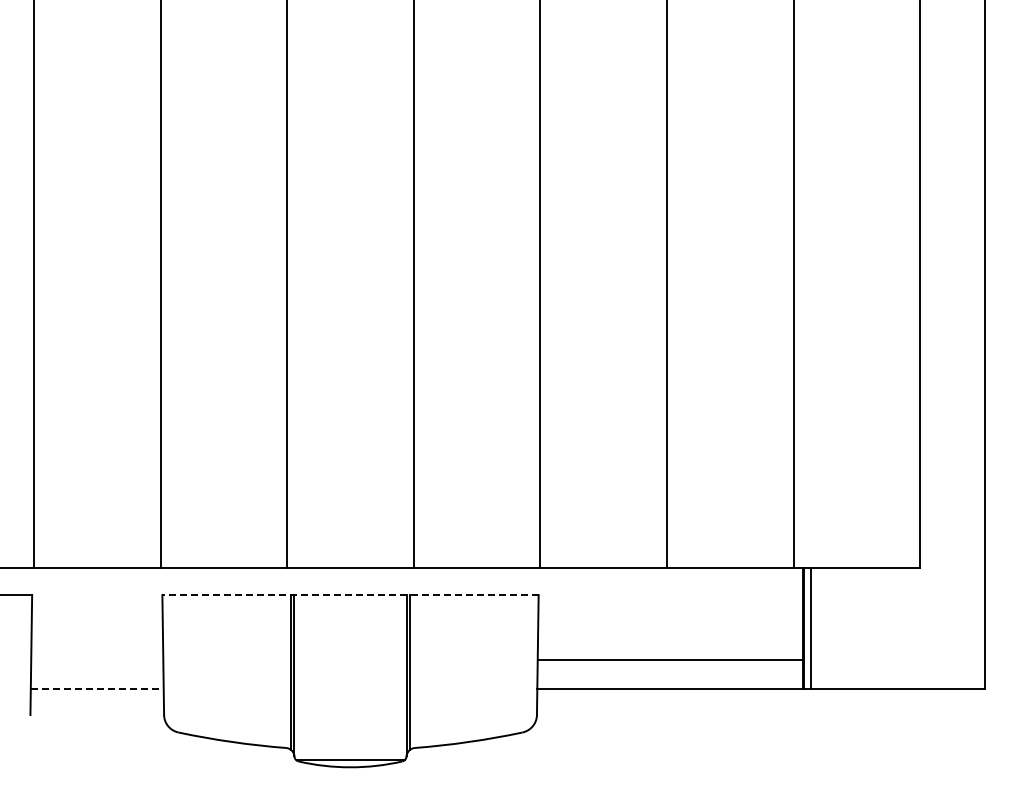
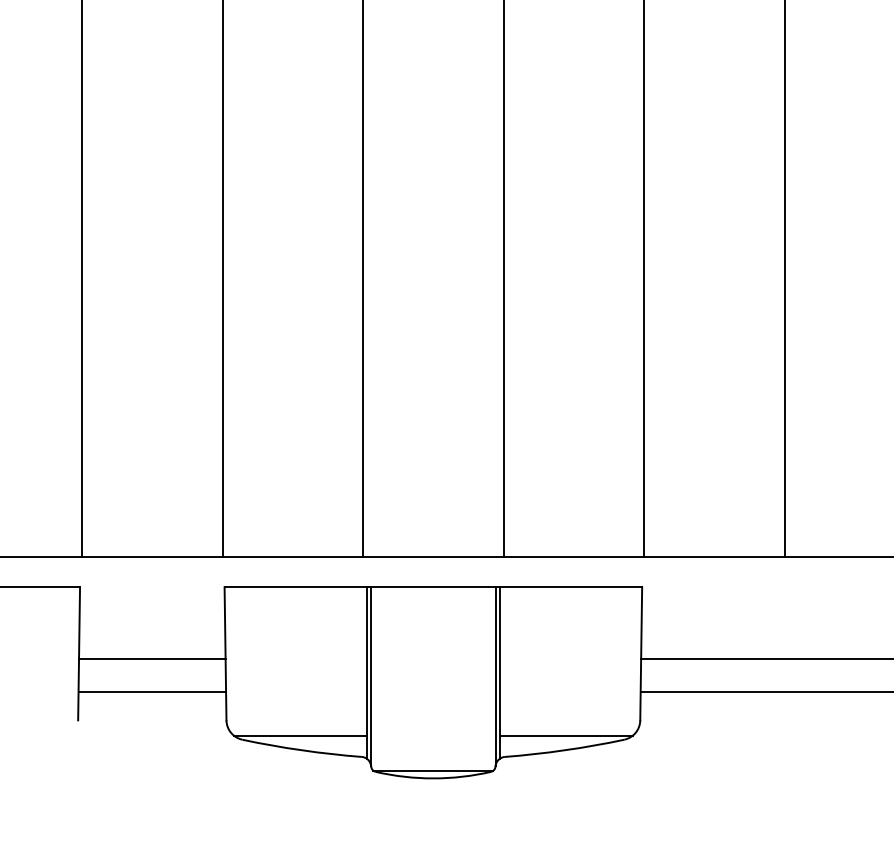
line: (350, 595) -> (433, 587), dashed -> solid
line: (97, 660) -> (152, 659), added
line: (97, 689) -> (152, 692), dashed -> solid
line: (230, 728) -> (300, 735), added
line: (470, 728) -> (566, 735), added

